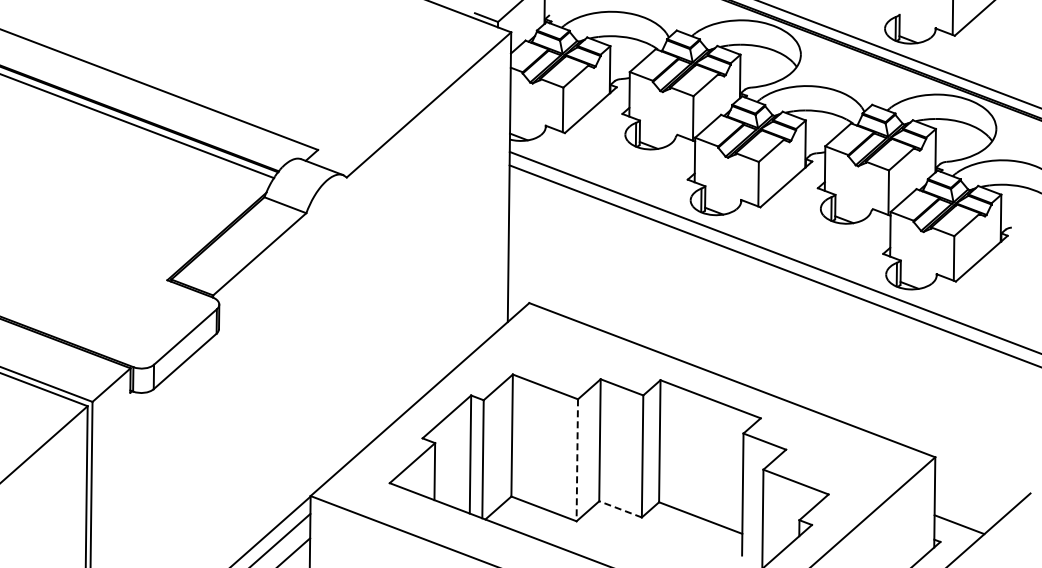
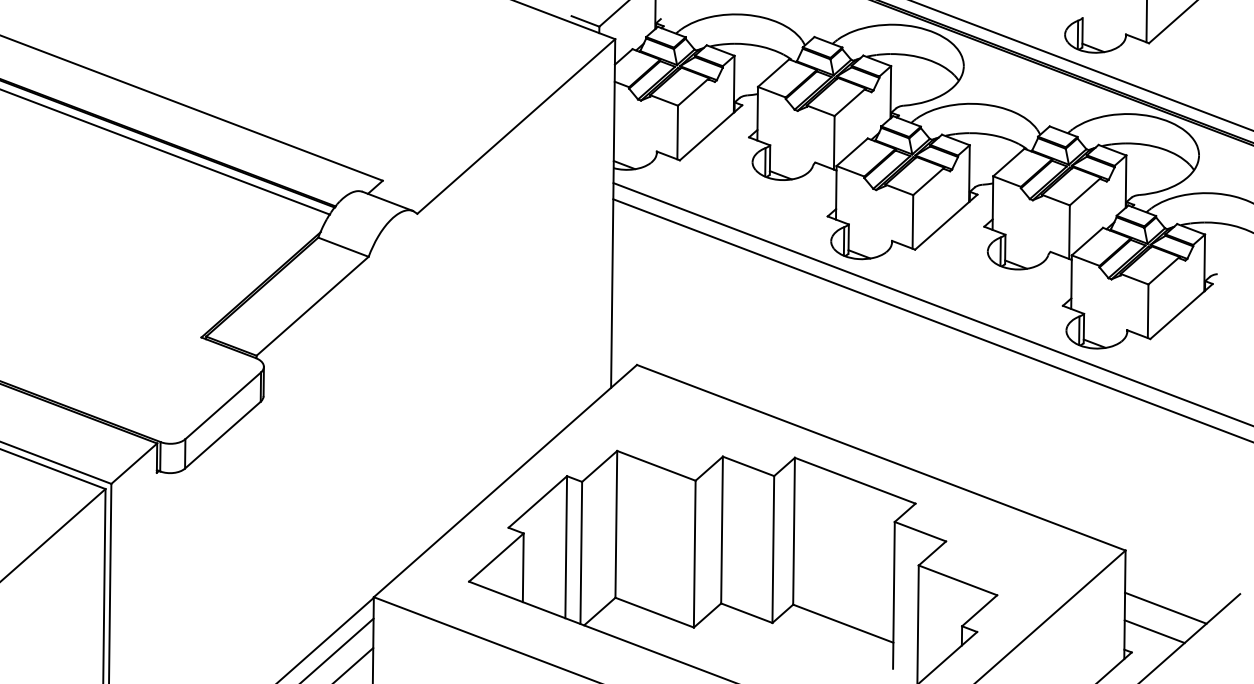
line: (577, 460) -> (694, 554), dashed -> solid
line: (968, 505) -> (1165, 608), added
line: (620, 509) -> (746, 613), dashed -> solid

